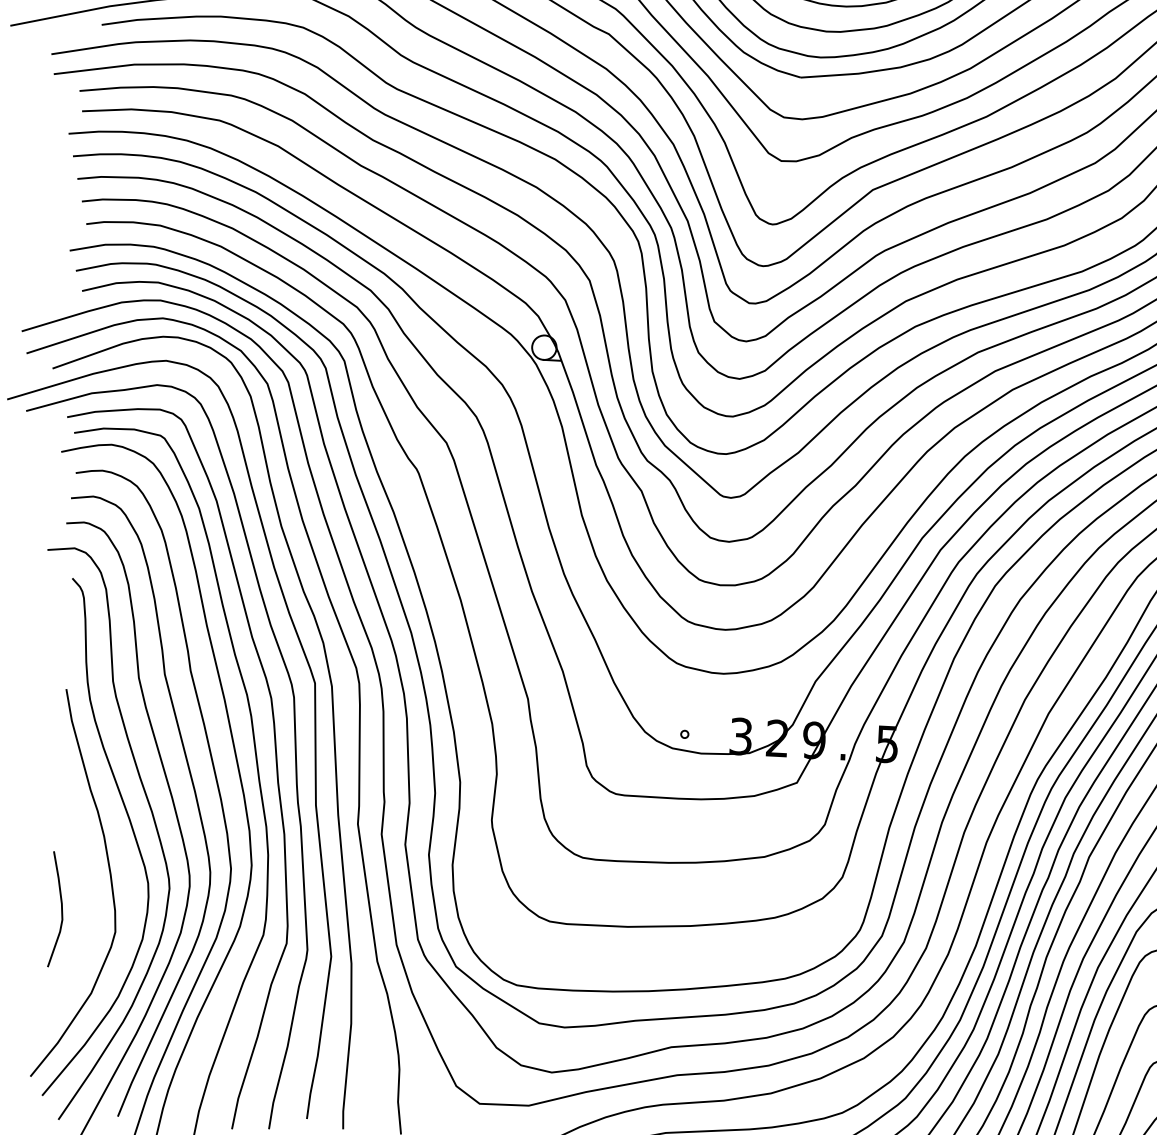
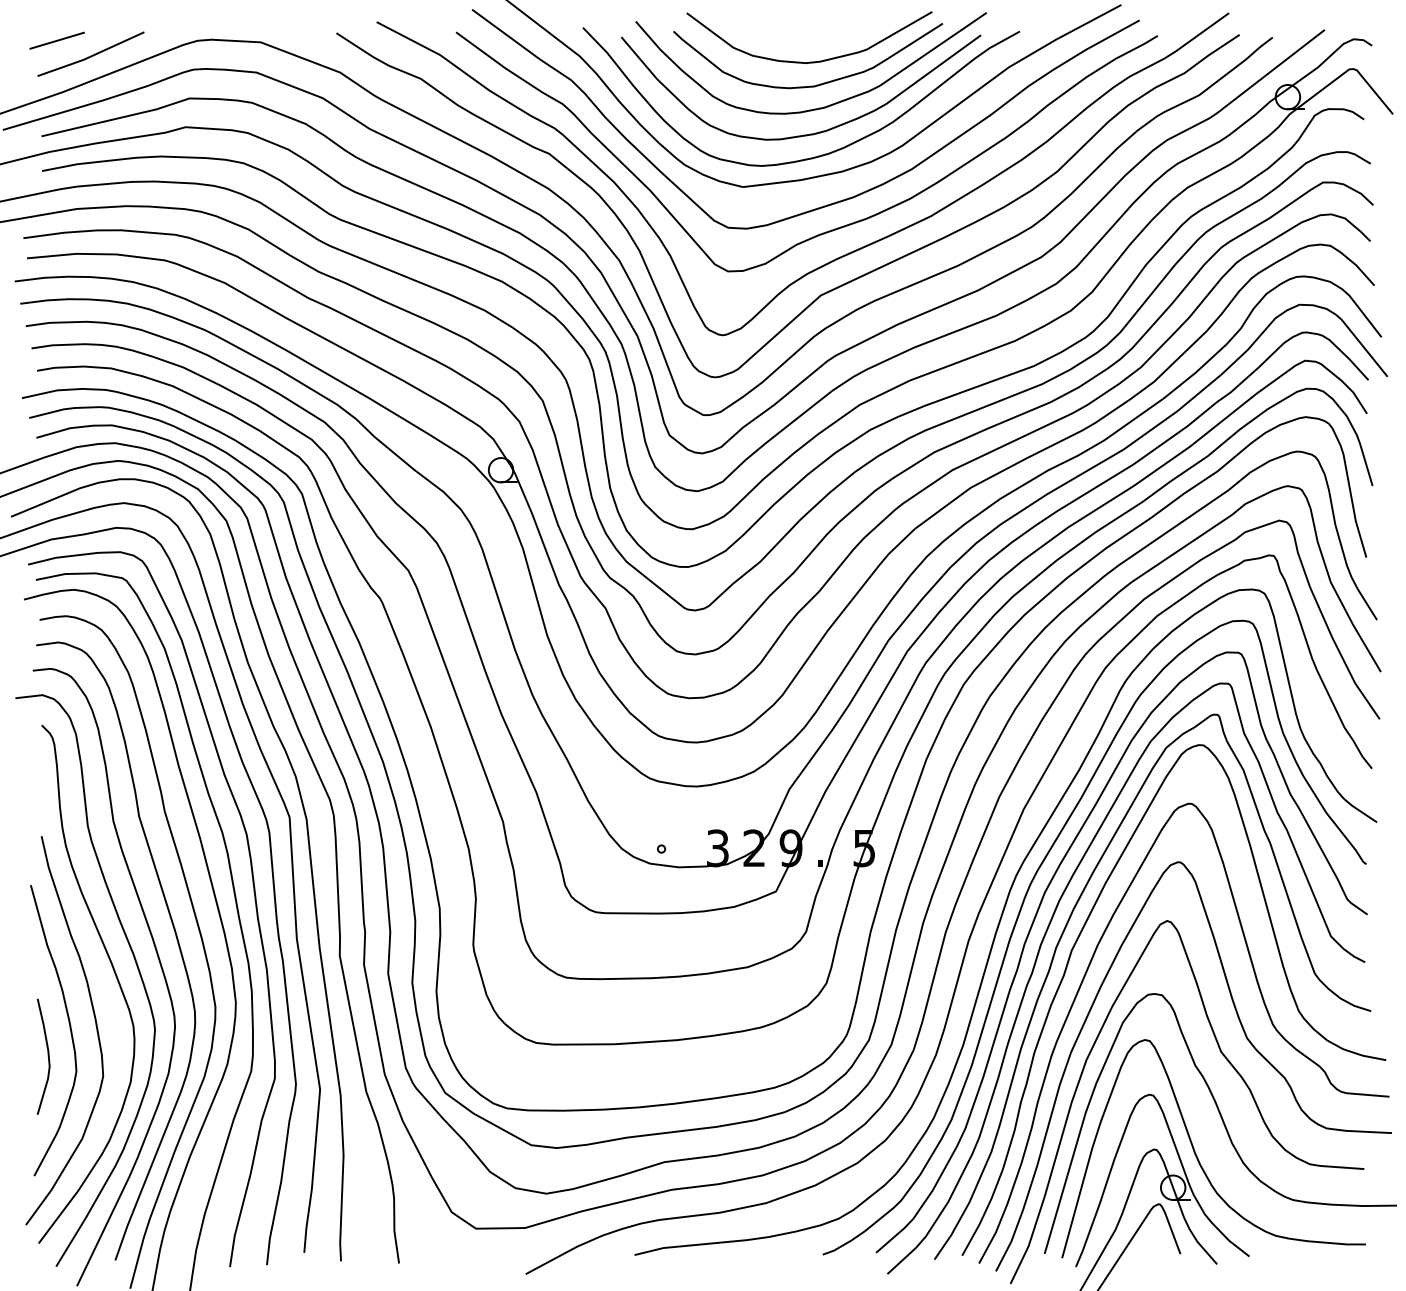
curve: (84, 882) -> (69, 1028), added

